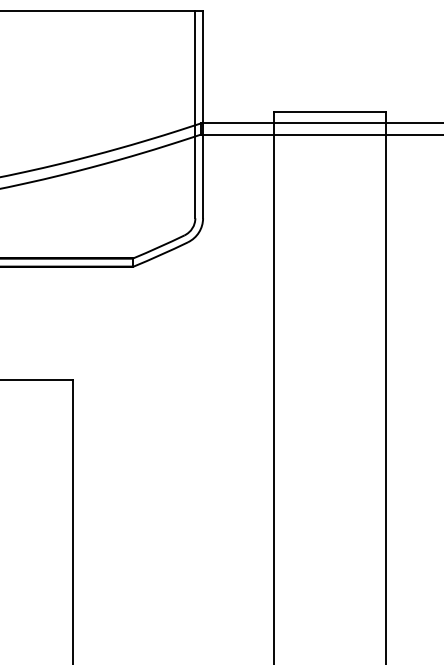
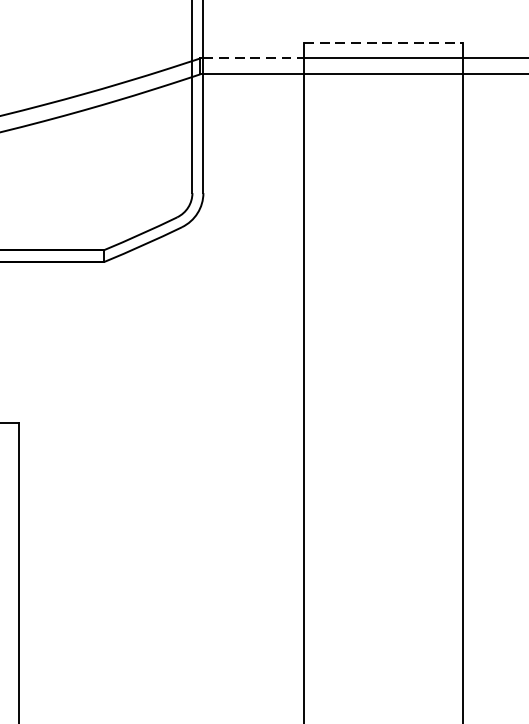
line: (330, 112) -> (384, 42), solid -> dashed
line: (238, 123) -> (253, 58), solid -> dashed

